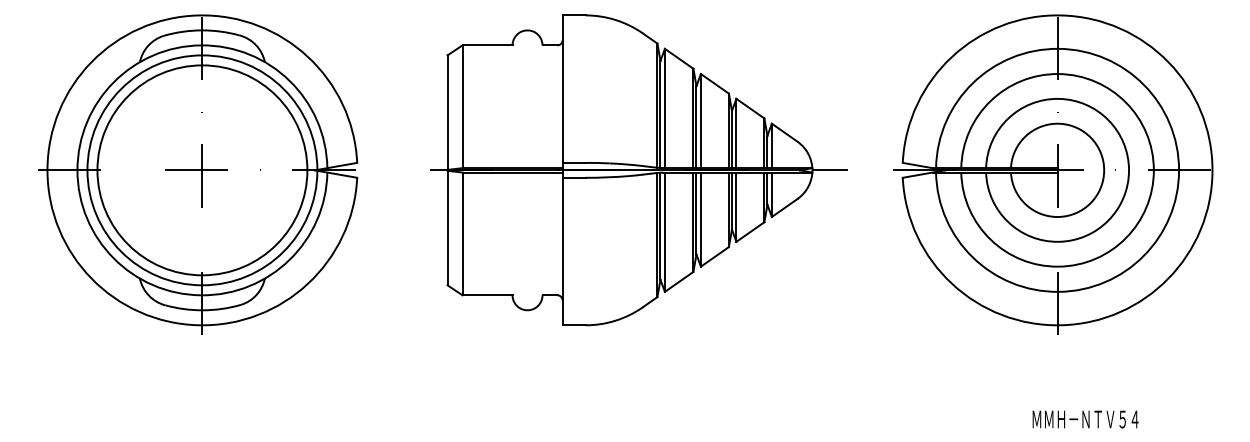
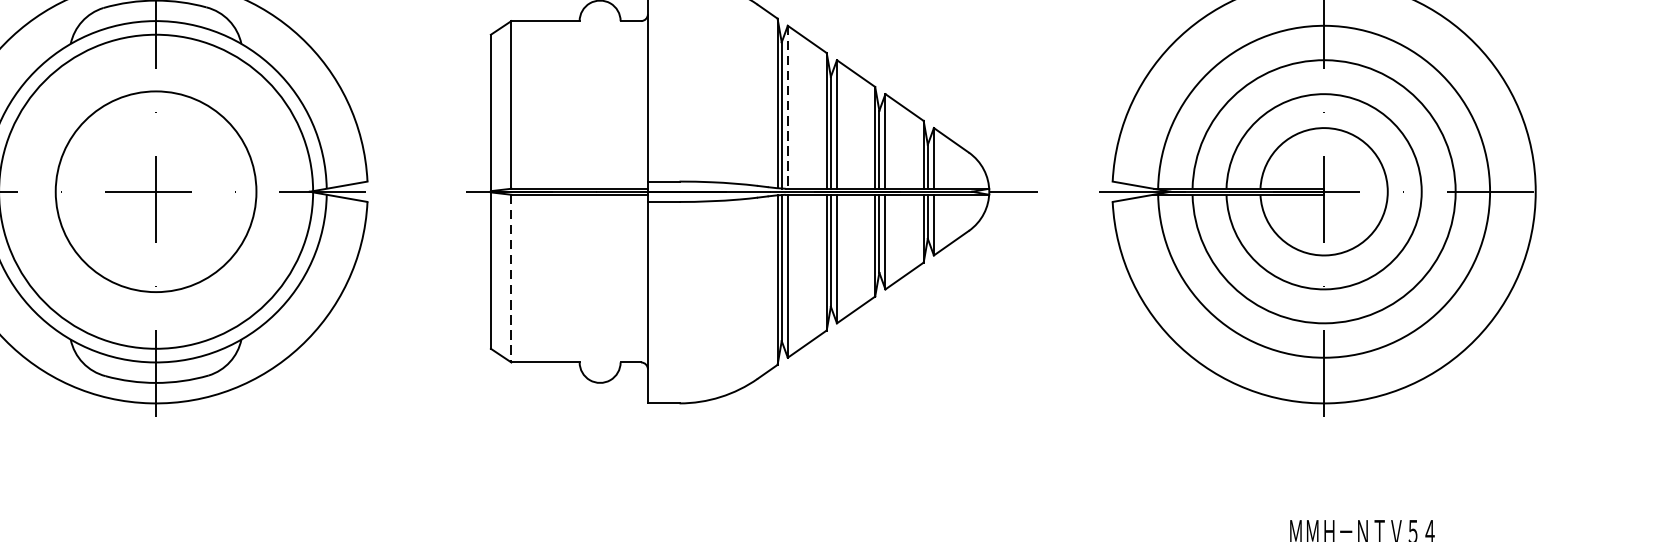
line: (664, 108) -> (787, 107), solid -> dashed
circle: (202, 170) -> (156, 191), size x0.7
line: (462, 234) -> (511, 279), solid -> dashed

